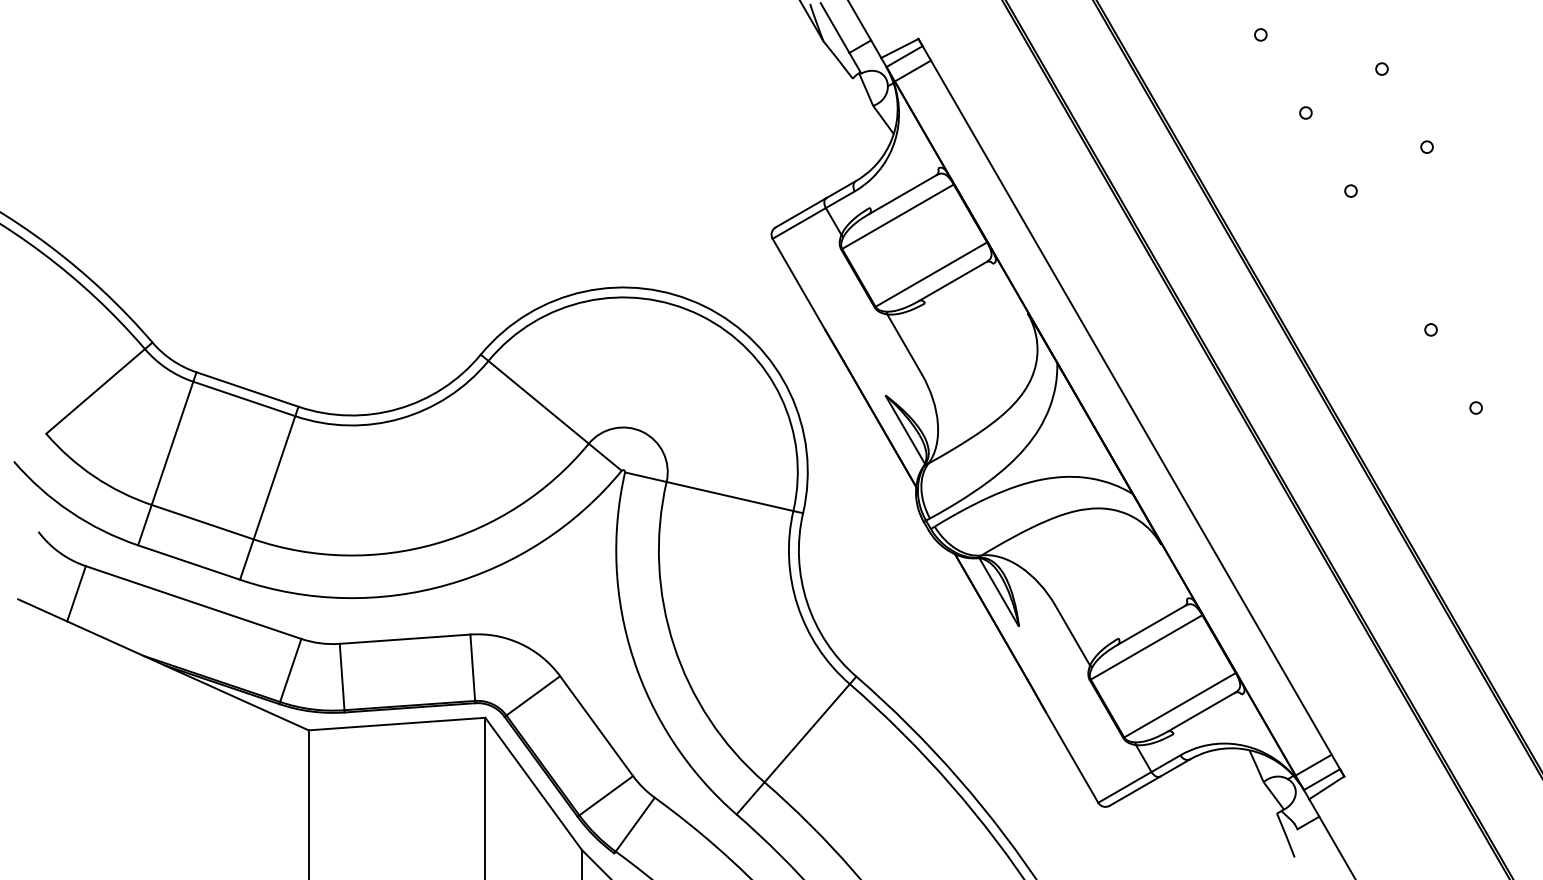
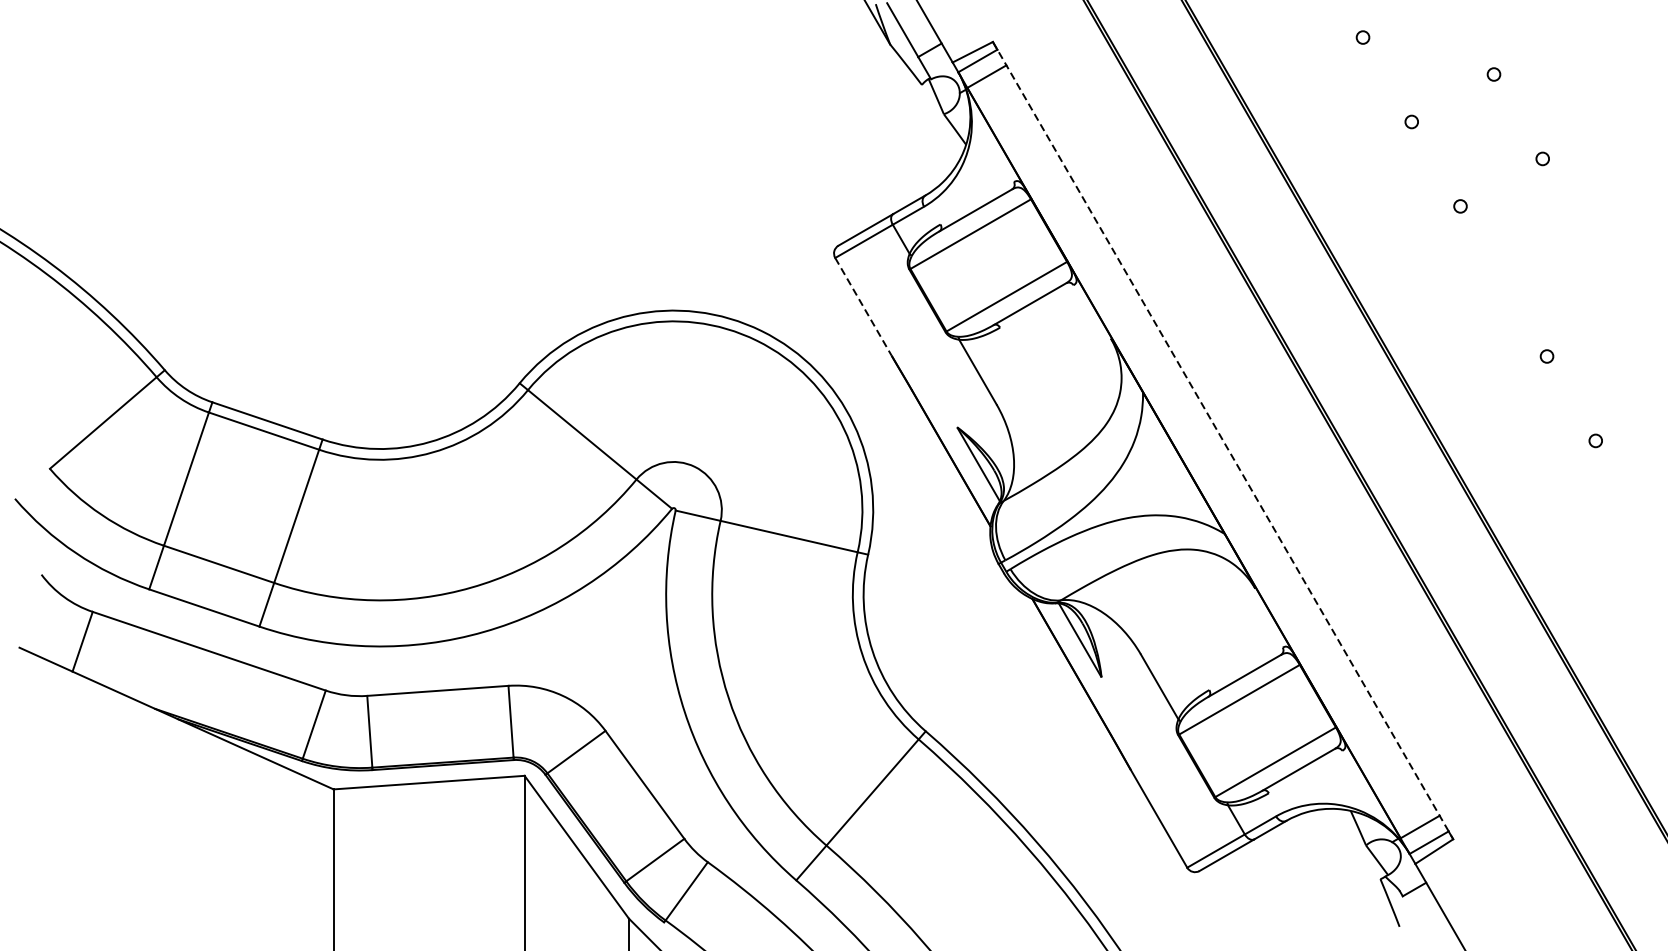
line: (799, 284) -> (864, 307), solid -> dashed
line: (1131, 407) -> (1223, 440), solid -> dashed

